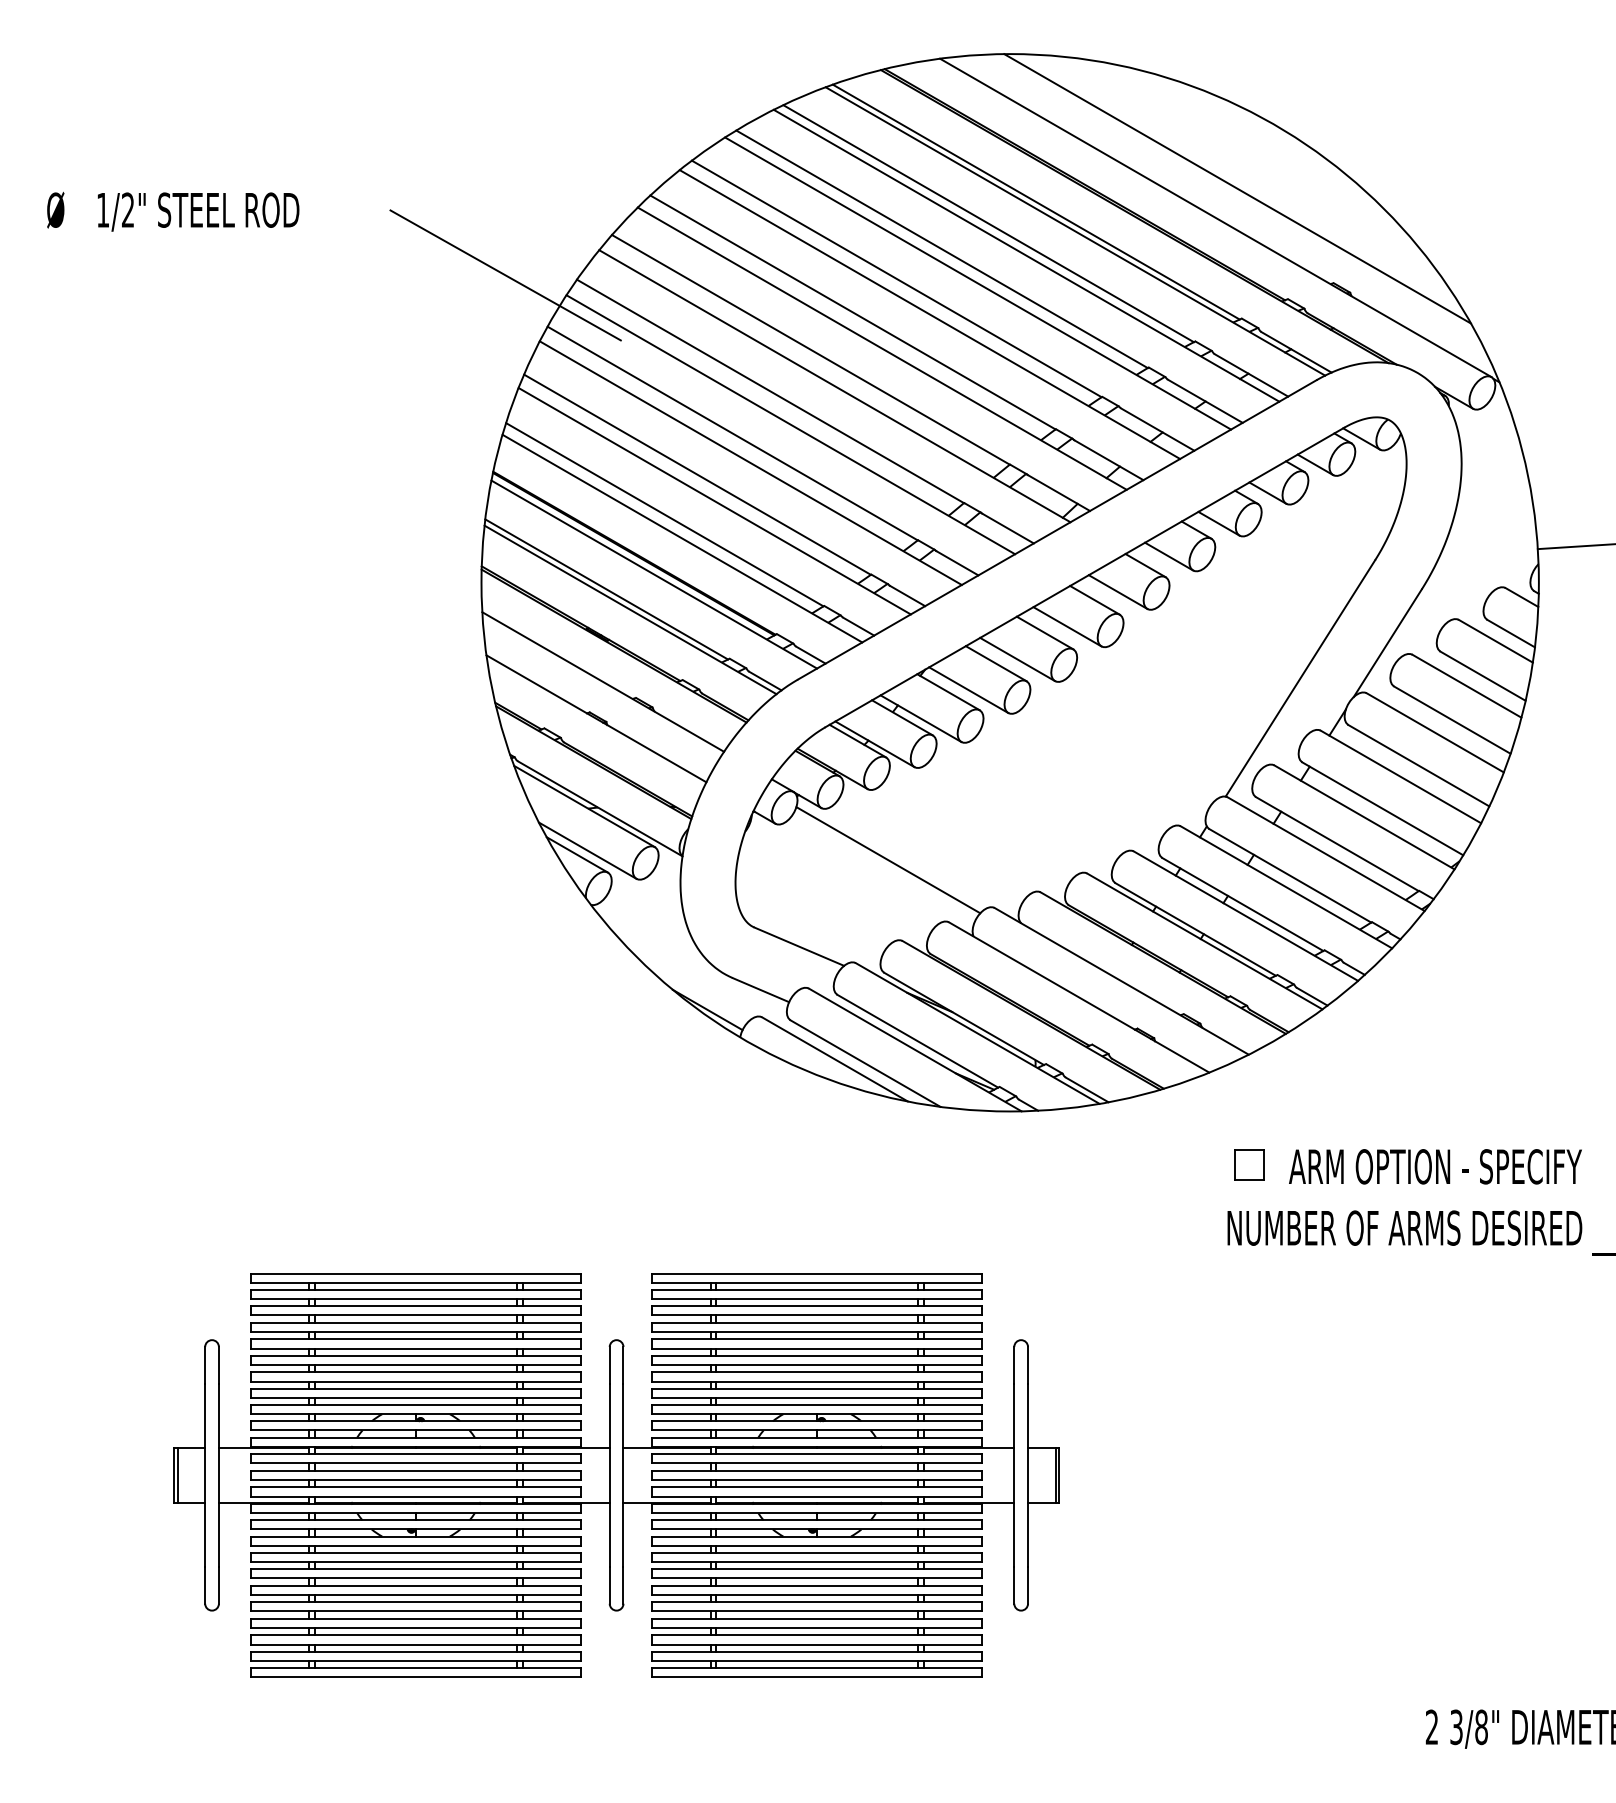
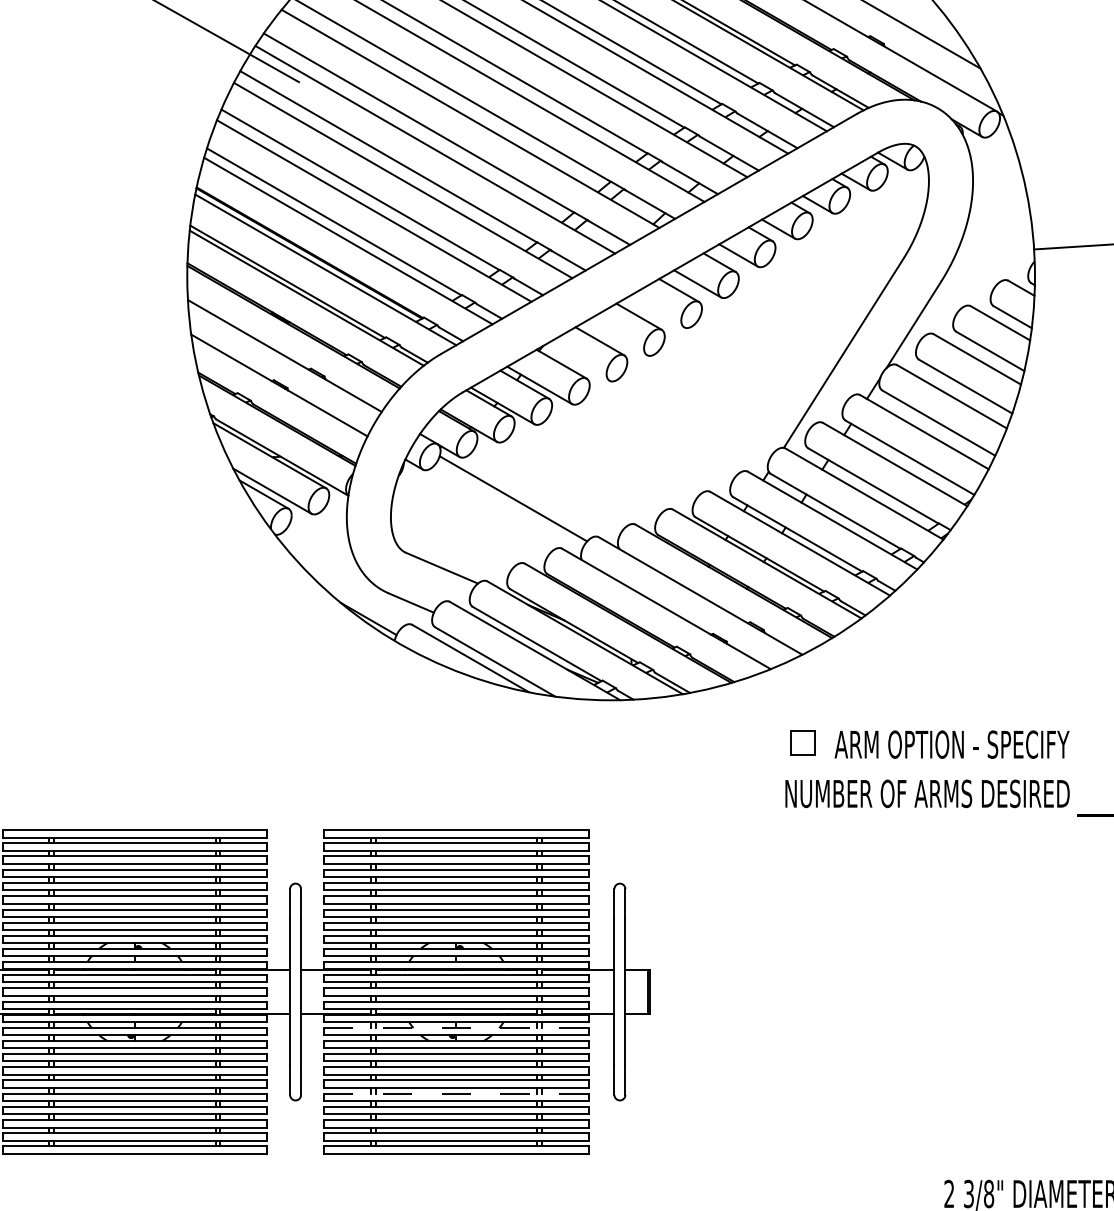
line: (1067, 626) -> (657, 311), removed
line: (1017, 659) -> (616, 337), removed
line: (968, 690) -> (577, 362), removed
line: (816, 1520) -> (455, 1028), solid -> dashed
line: (816, 1602) -> (455, 1093), solid -> dashed

